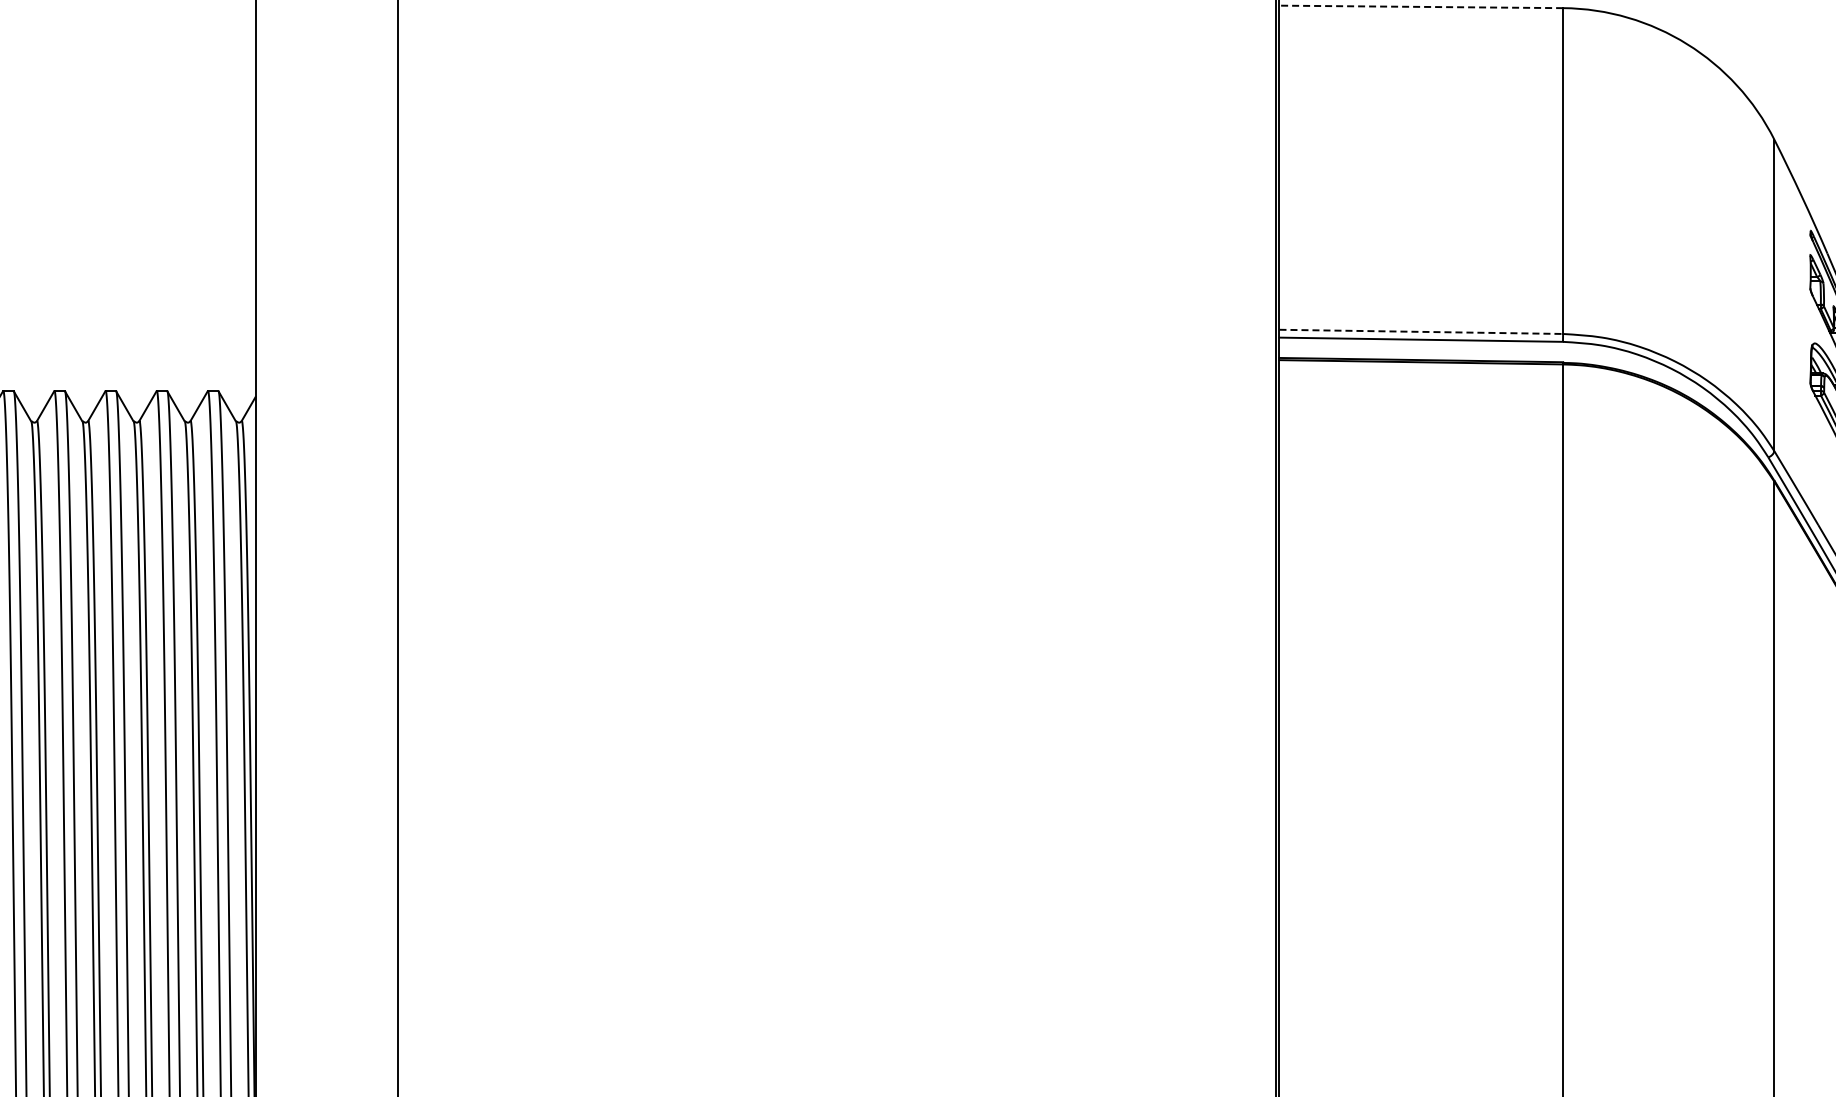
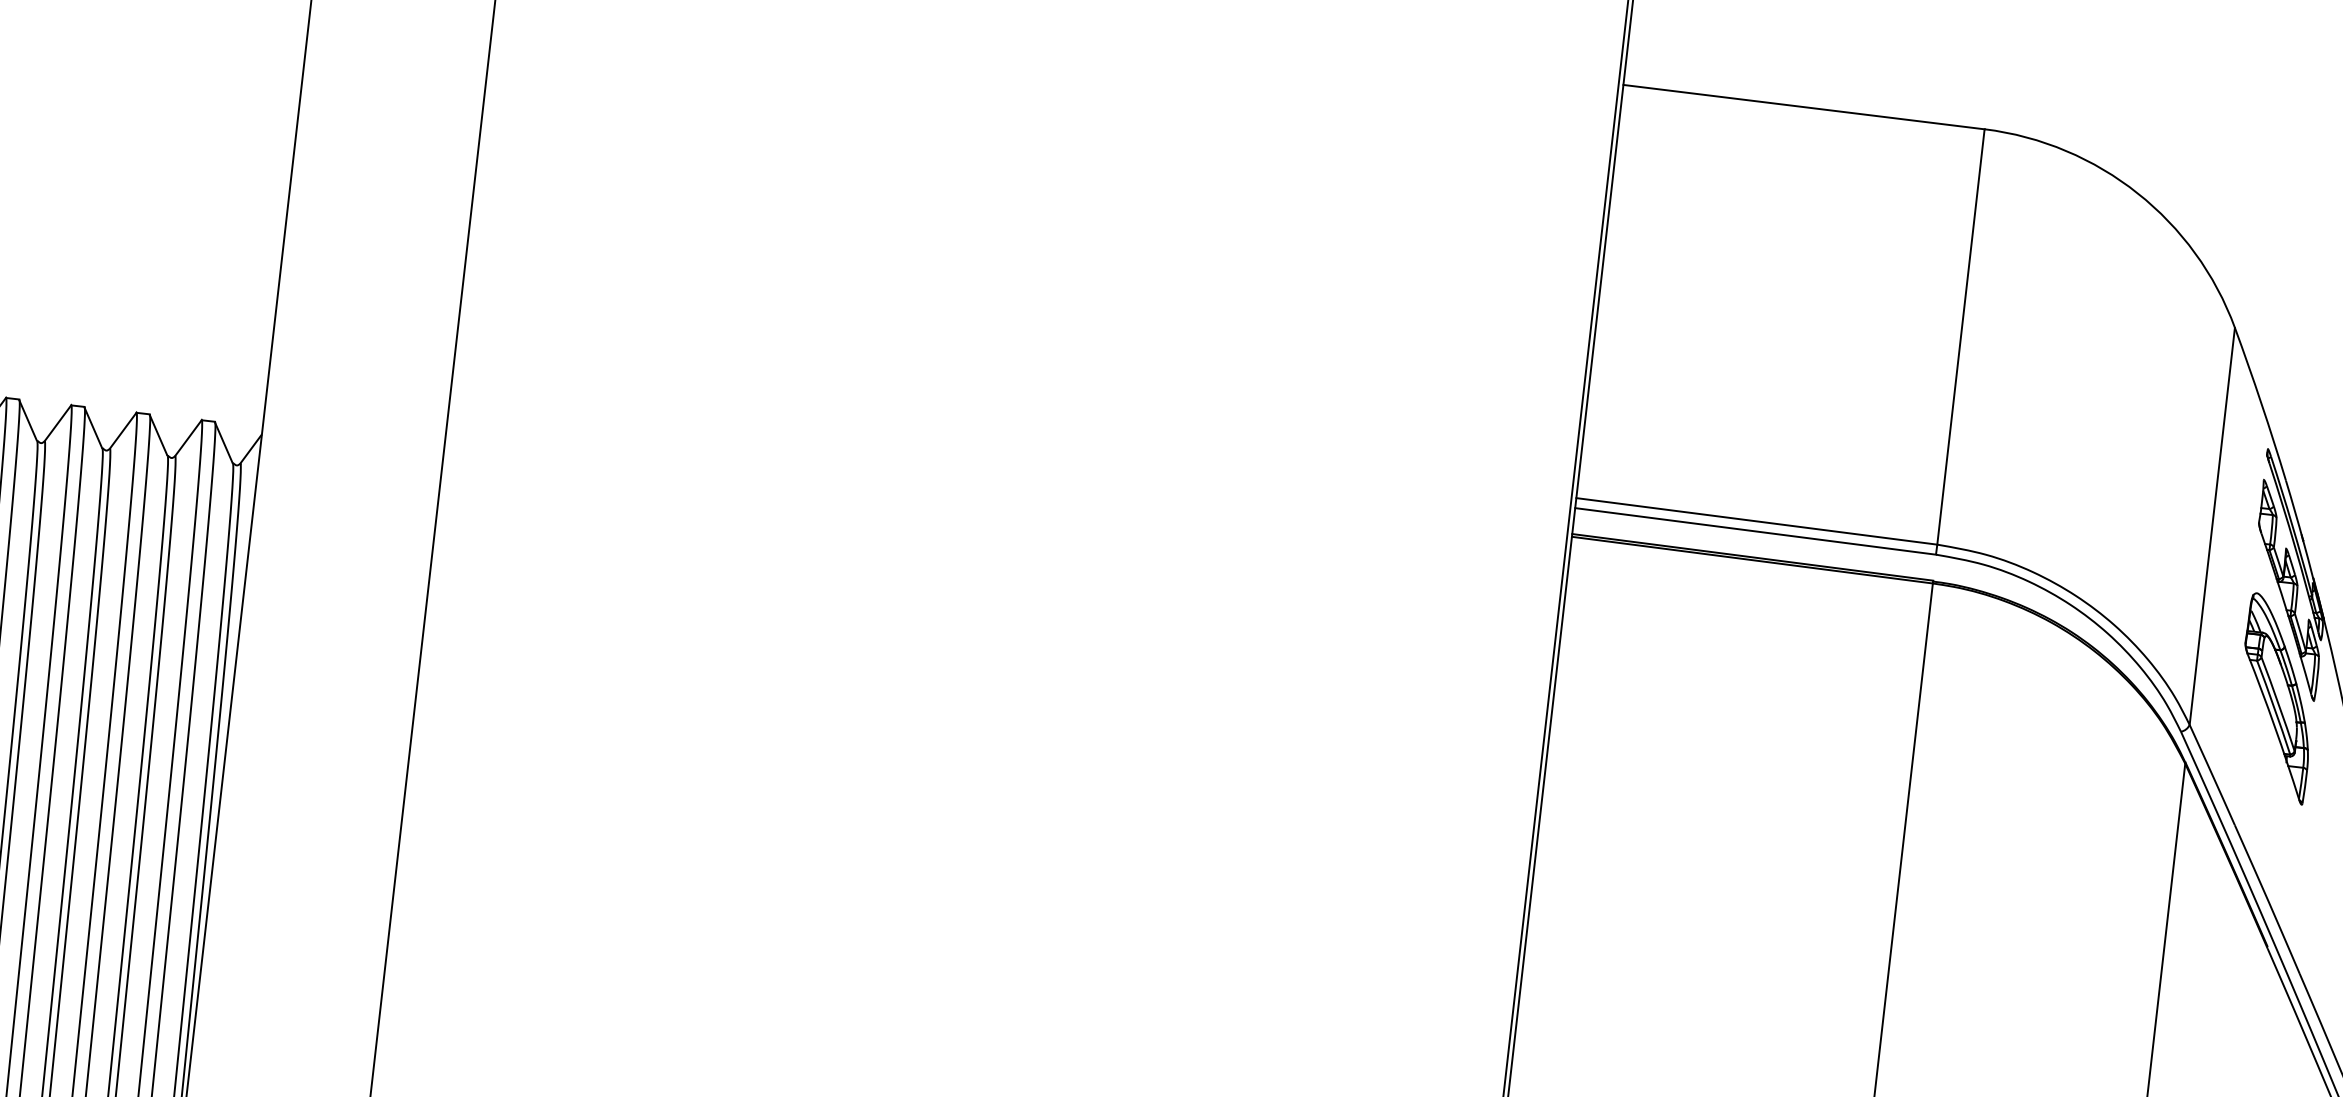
line: (1421, 6) -> (1804, 106), dashed -> solid
line: (1421, 331) -> (1757, 520), dashed -> solid

